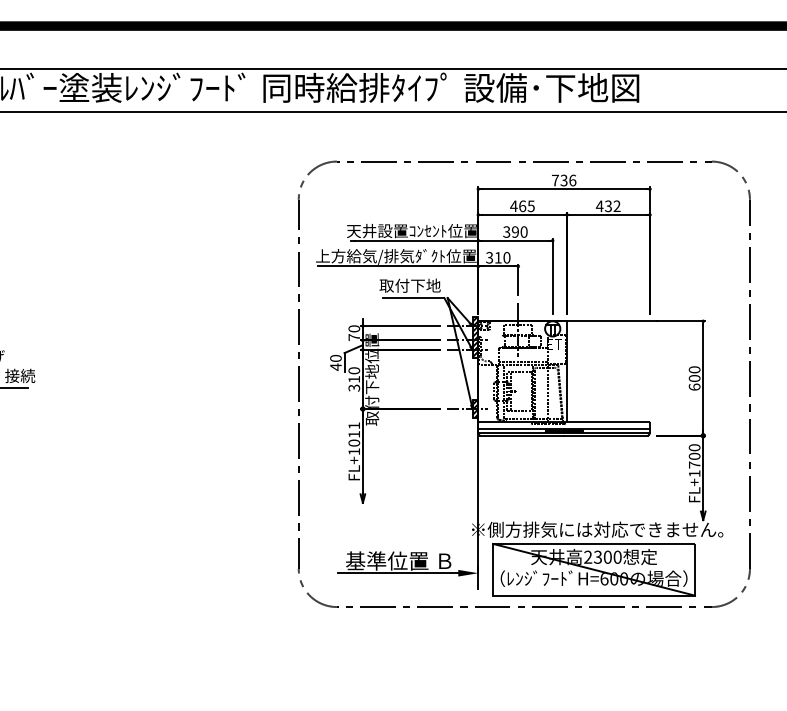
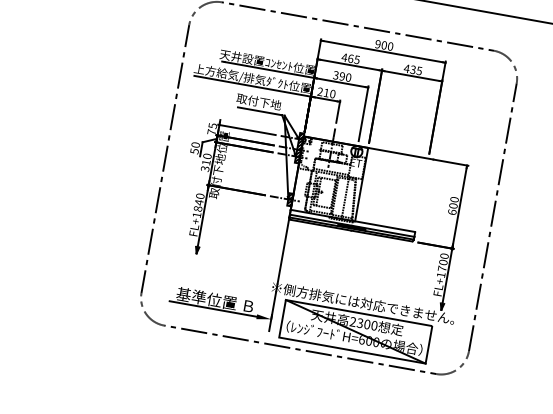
text: (563, 180) -> (383, 45), 736 -> 900
text: (616, 206) -> (418, 71), 432 -> 435
text: (489, 257) -> (320, 91), 310 -> 210
text: (353, 328) -> (212, 125), 70 -> 75
text: (335, 366) -> (194, 150), 40 -> 50
text: (354, 434) -> (199, 202), FL+1011 -> FL+1840

